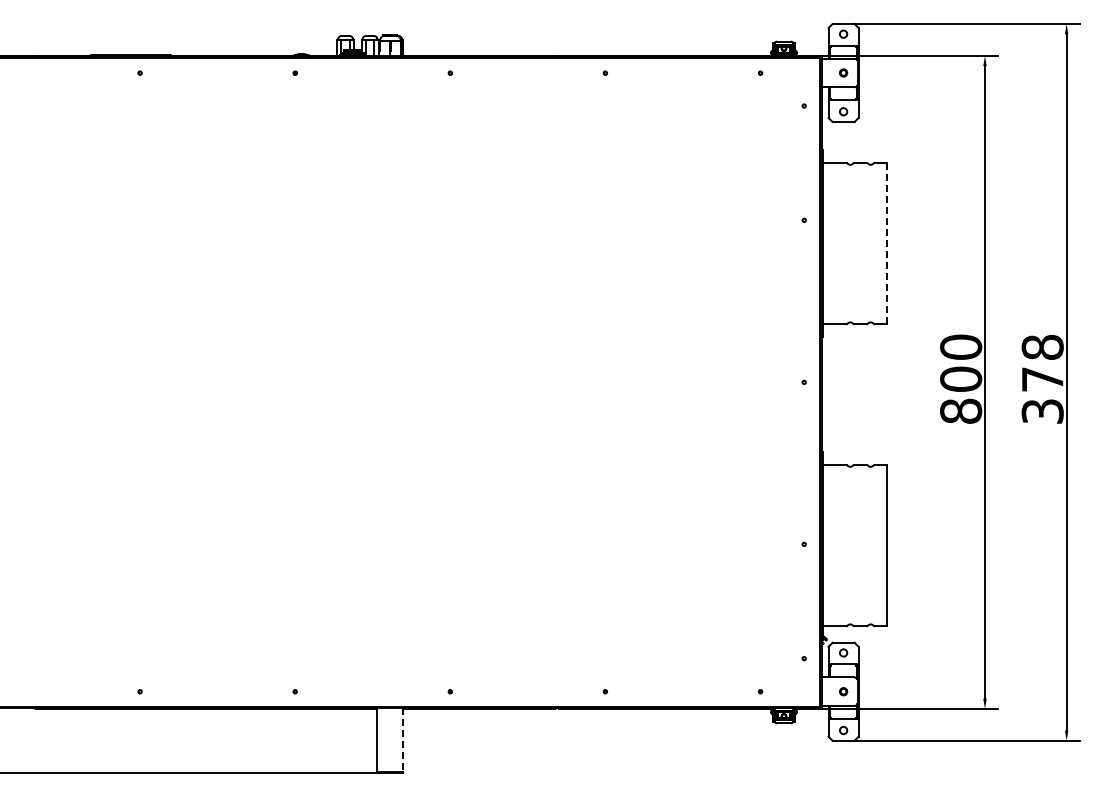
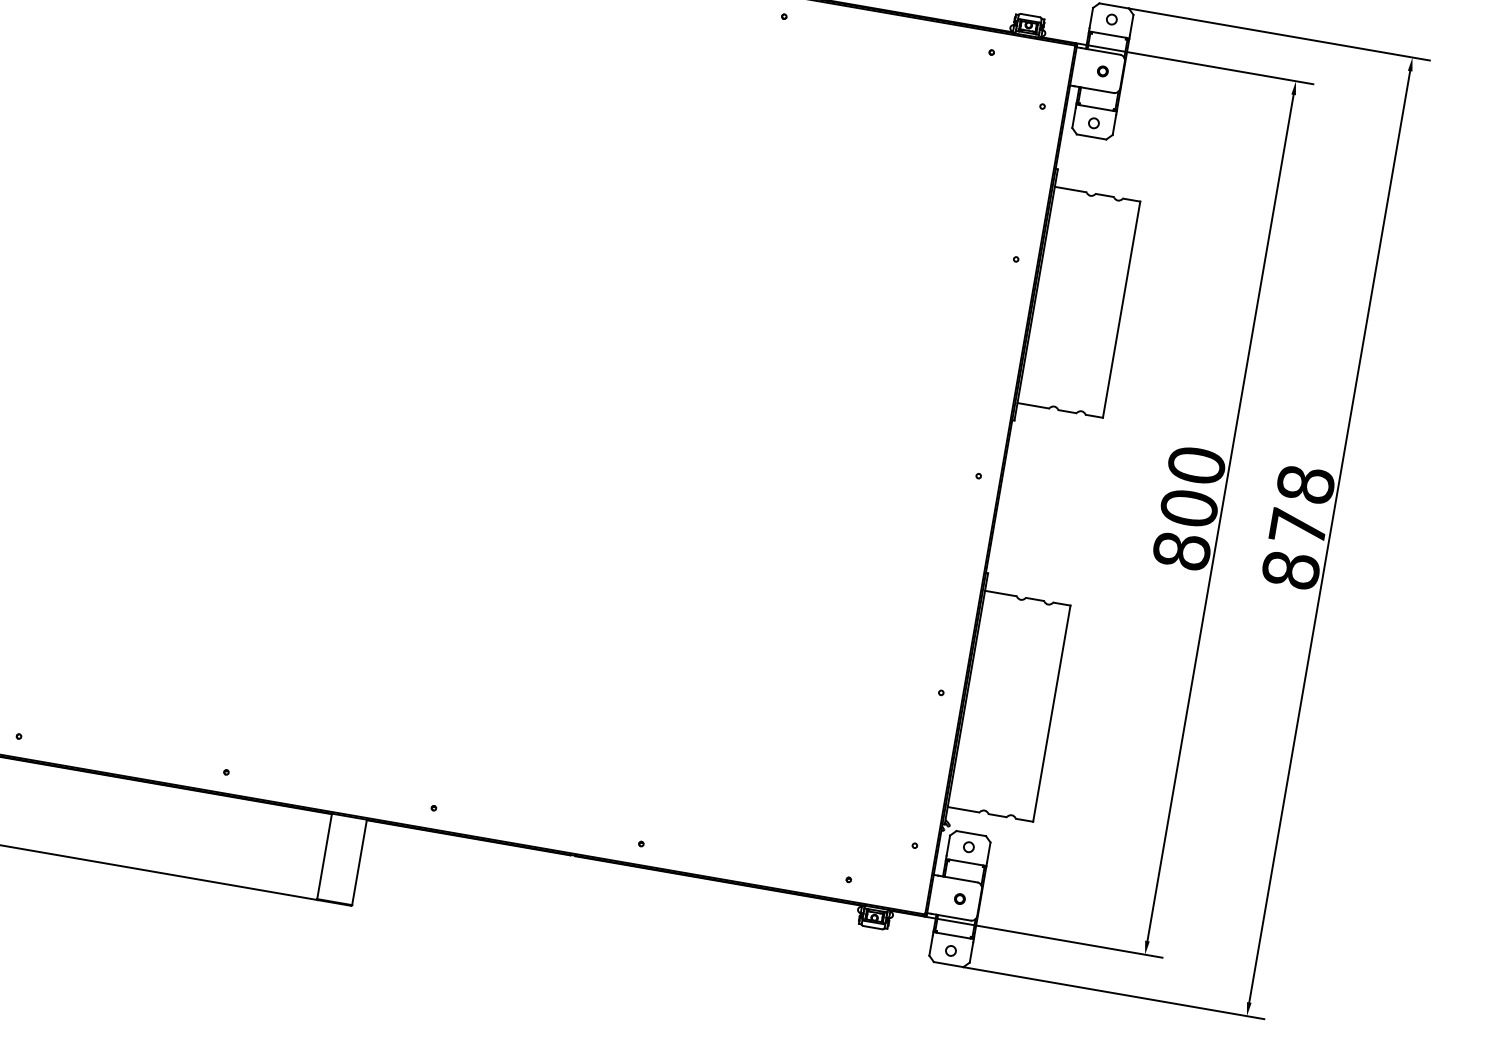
line: (887, 243) -> (1122, 309), dashed -> solid
text: (1042, 411) -> (1290, 570), 378 -> 878
line: (403, 740) -> (359, 862), dashed -> solid

